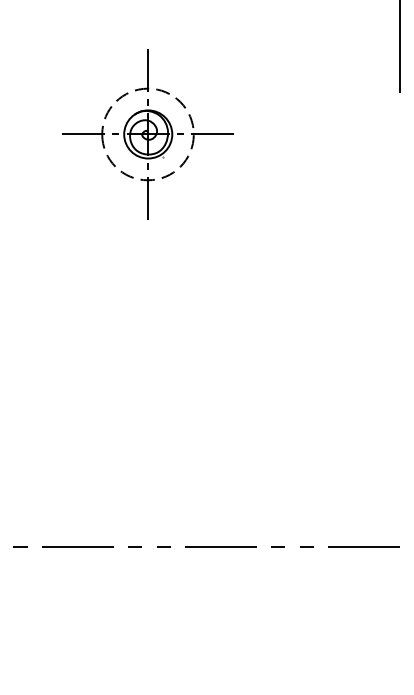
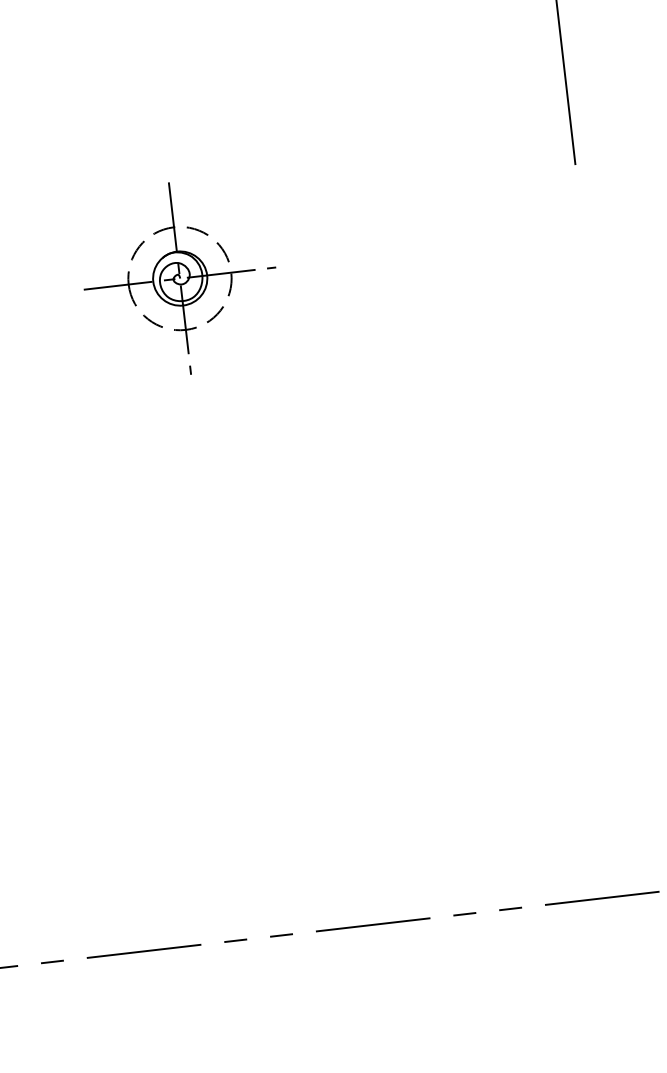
part: (147, 134) -> (179, 278), size x0.7

